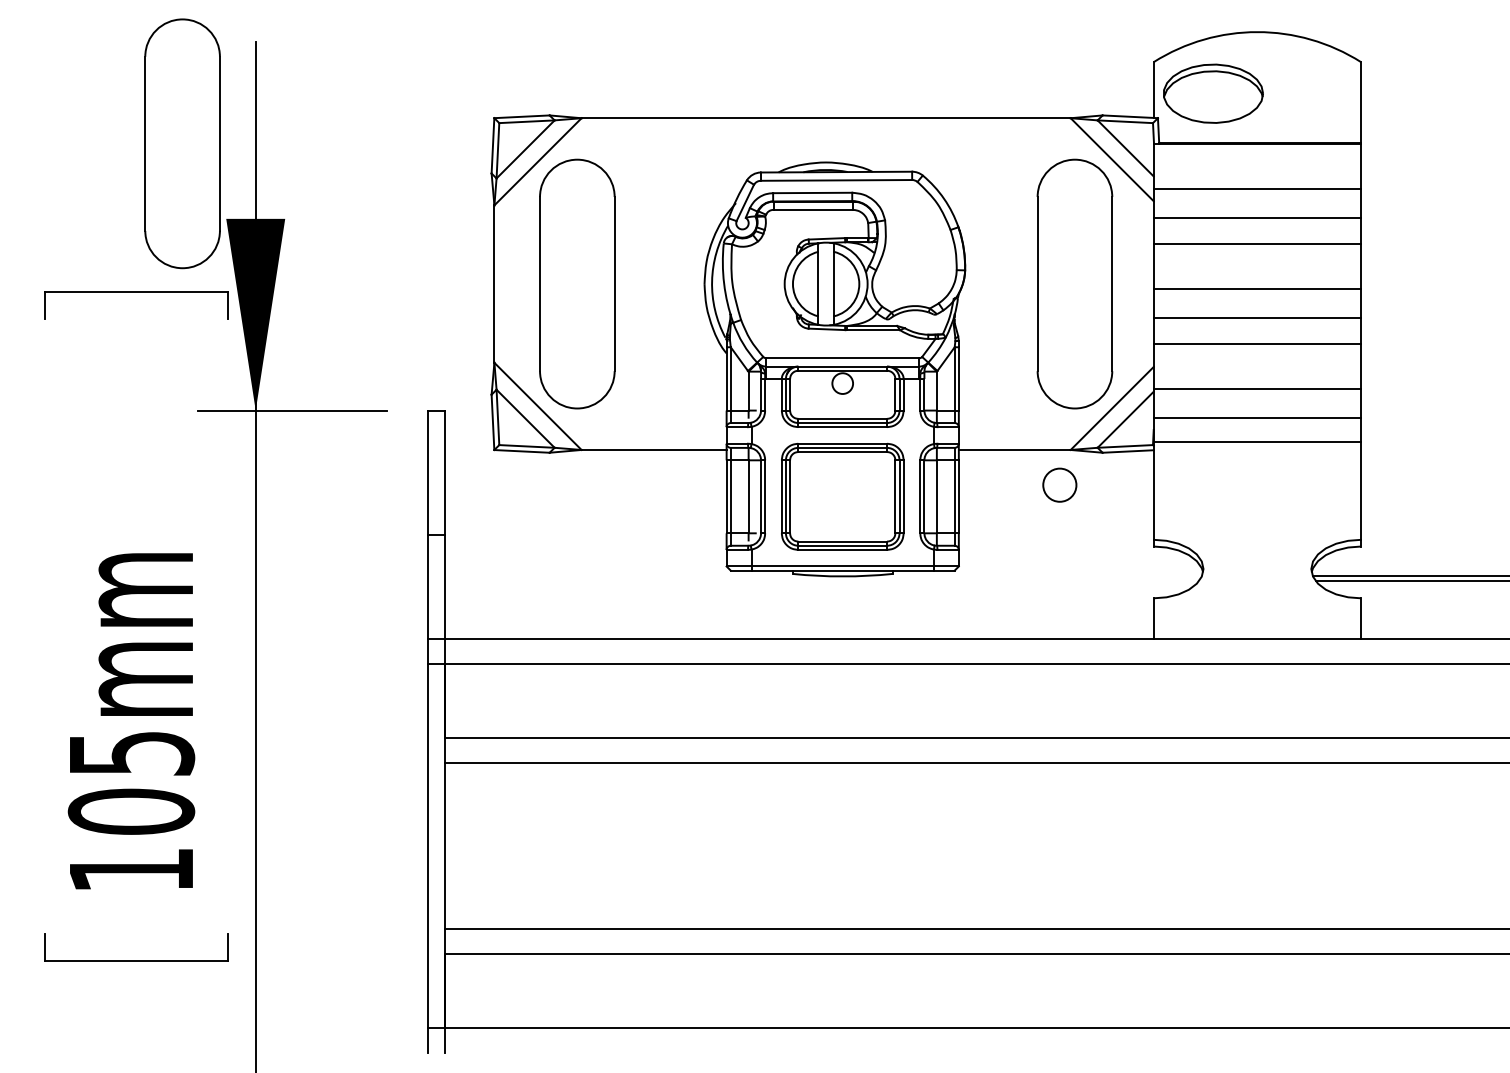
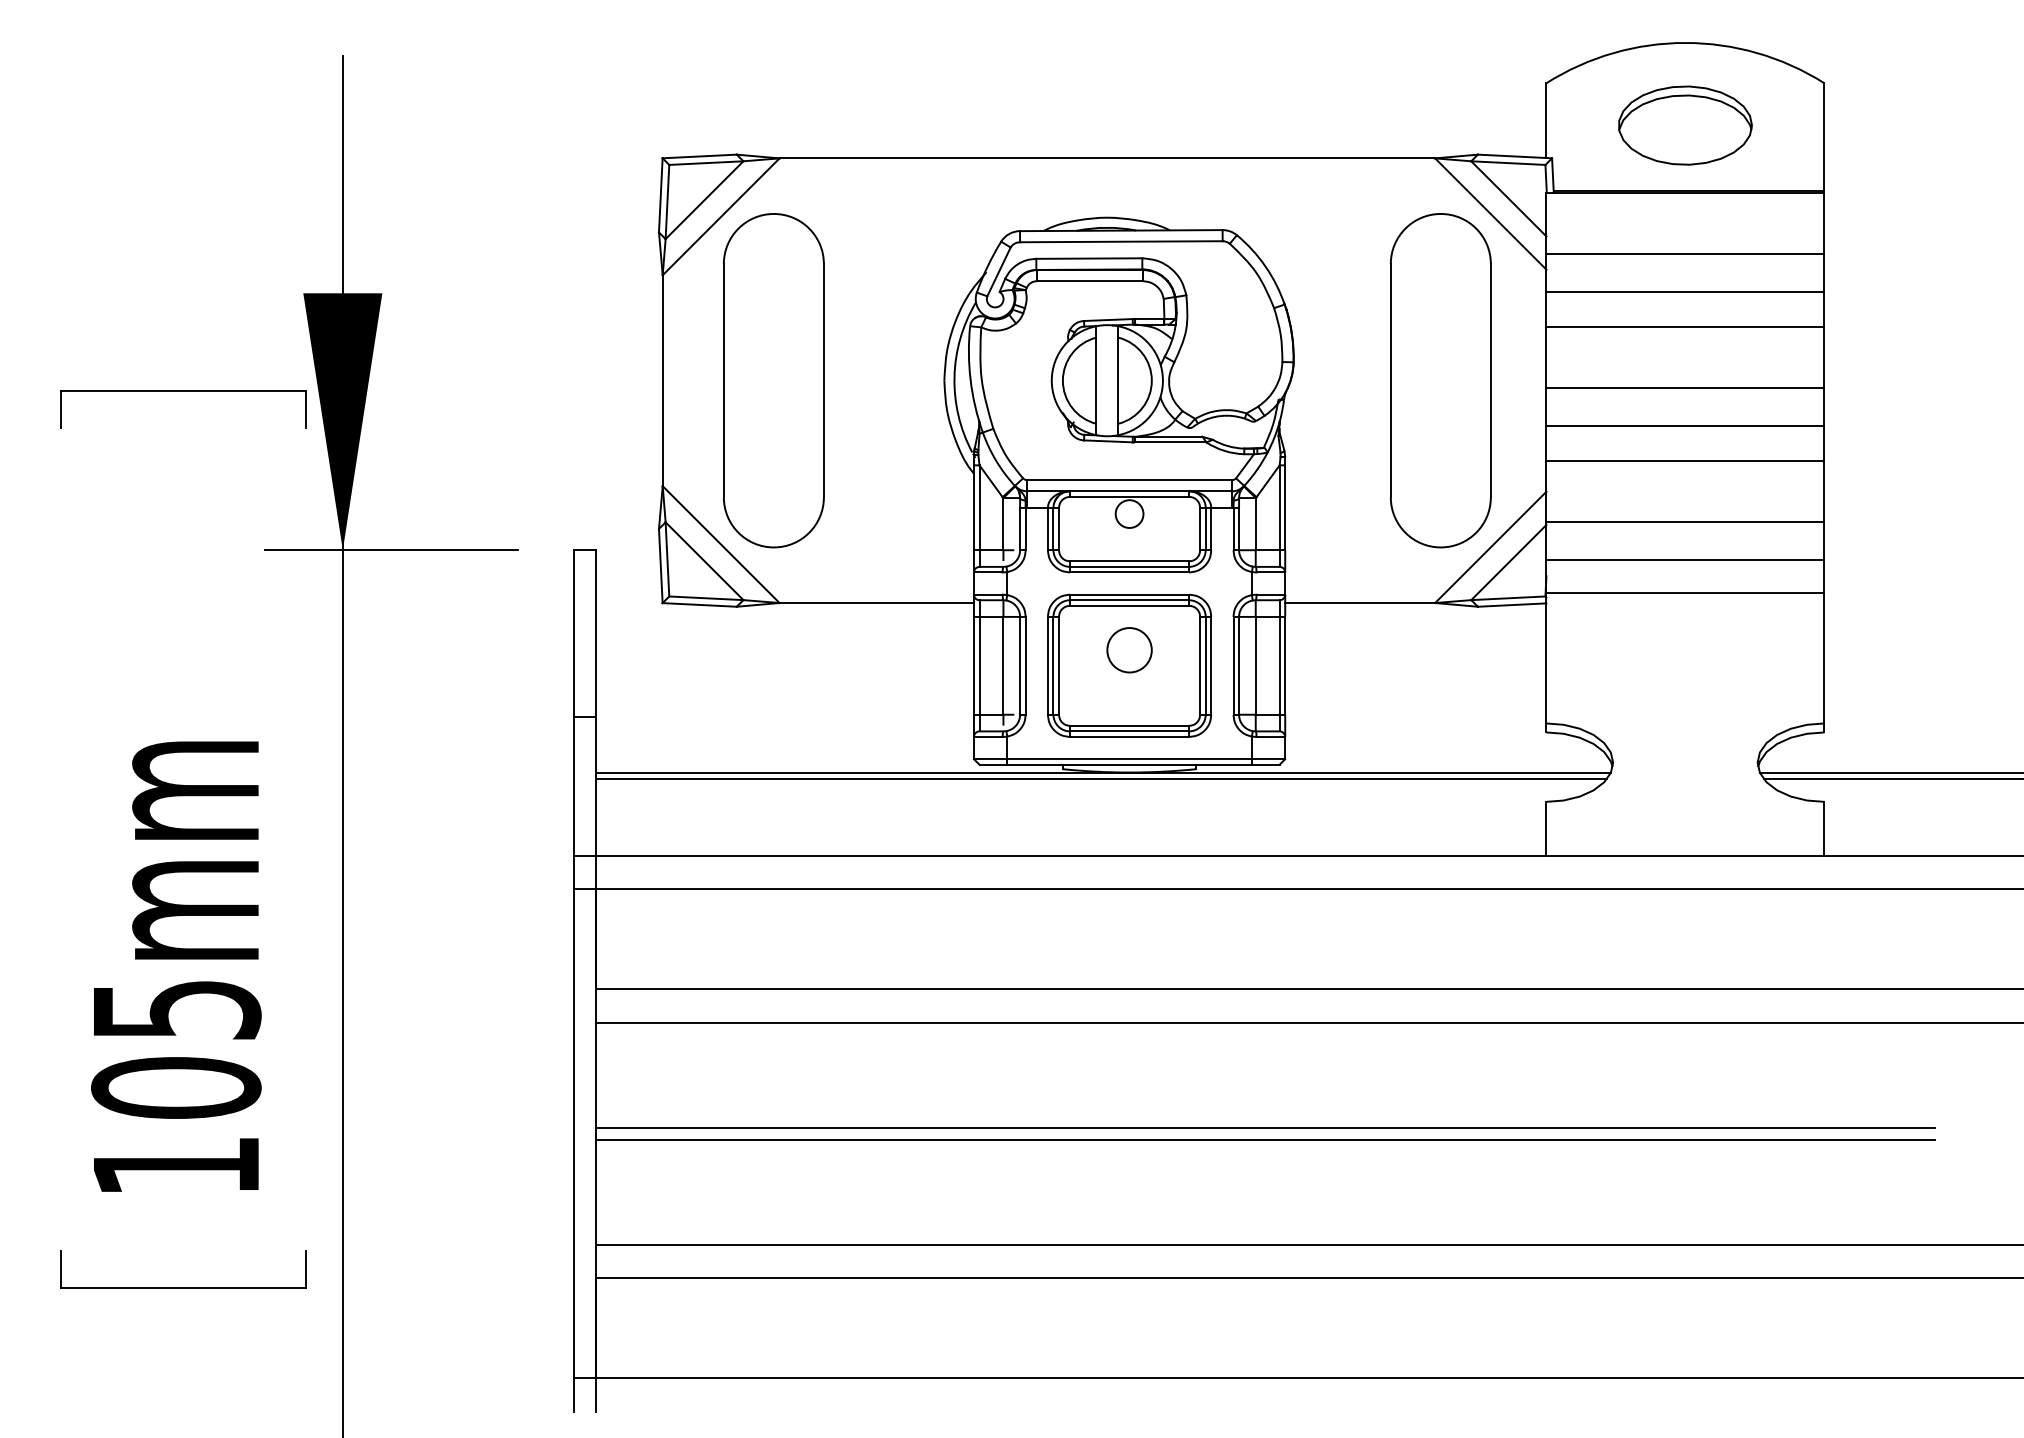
part: (1213, 93) -> (1685, 125), moved
part: (182, 143) -> (244, 192), removed
circle: (1059, 485) -> (1129, 650), moved
line: (823, 576) -> (1103, 772), added
line: (821, 580) -> (1101, 778), added
line: (944, 841) -> (1265, 1127), added
line: (944, 850) -> (1265, 1139), added

